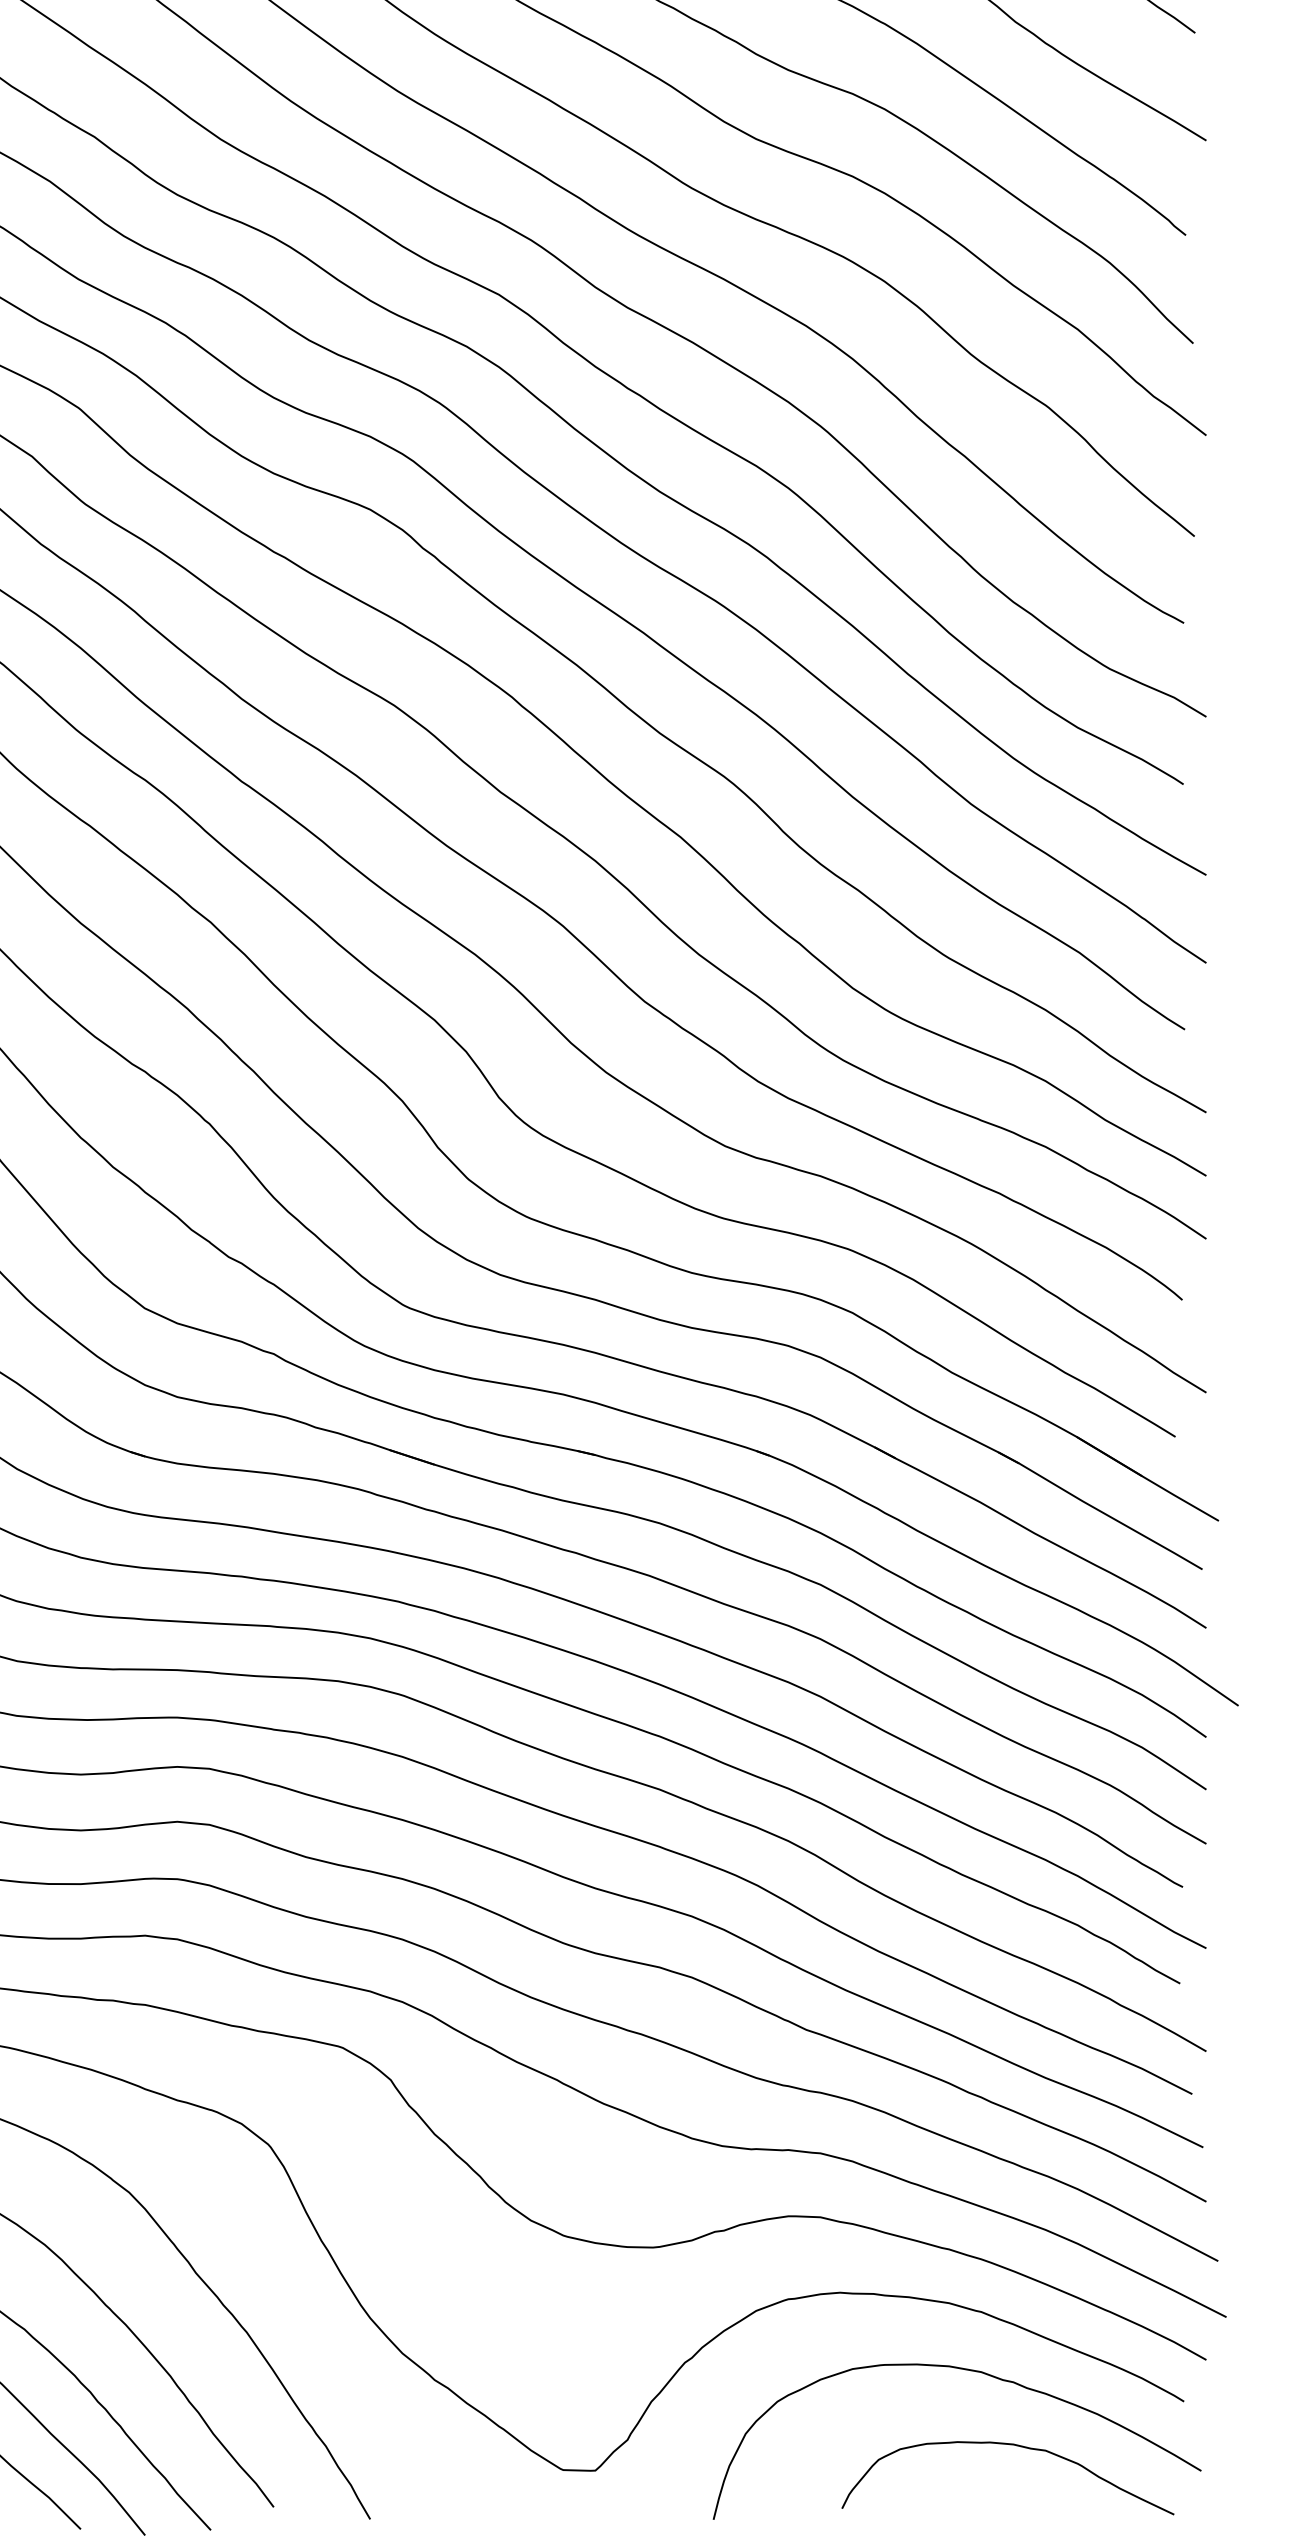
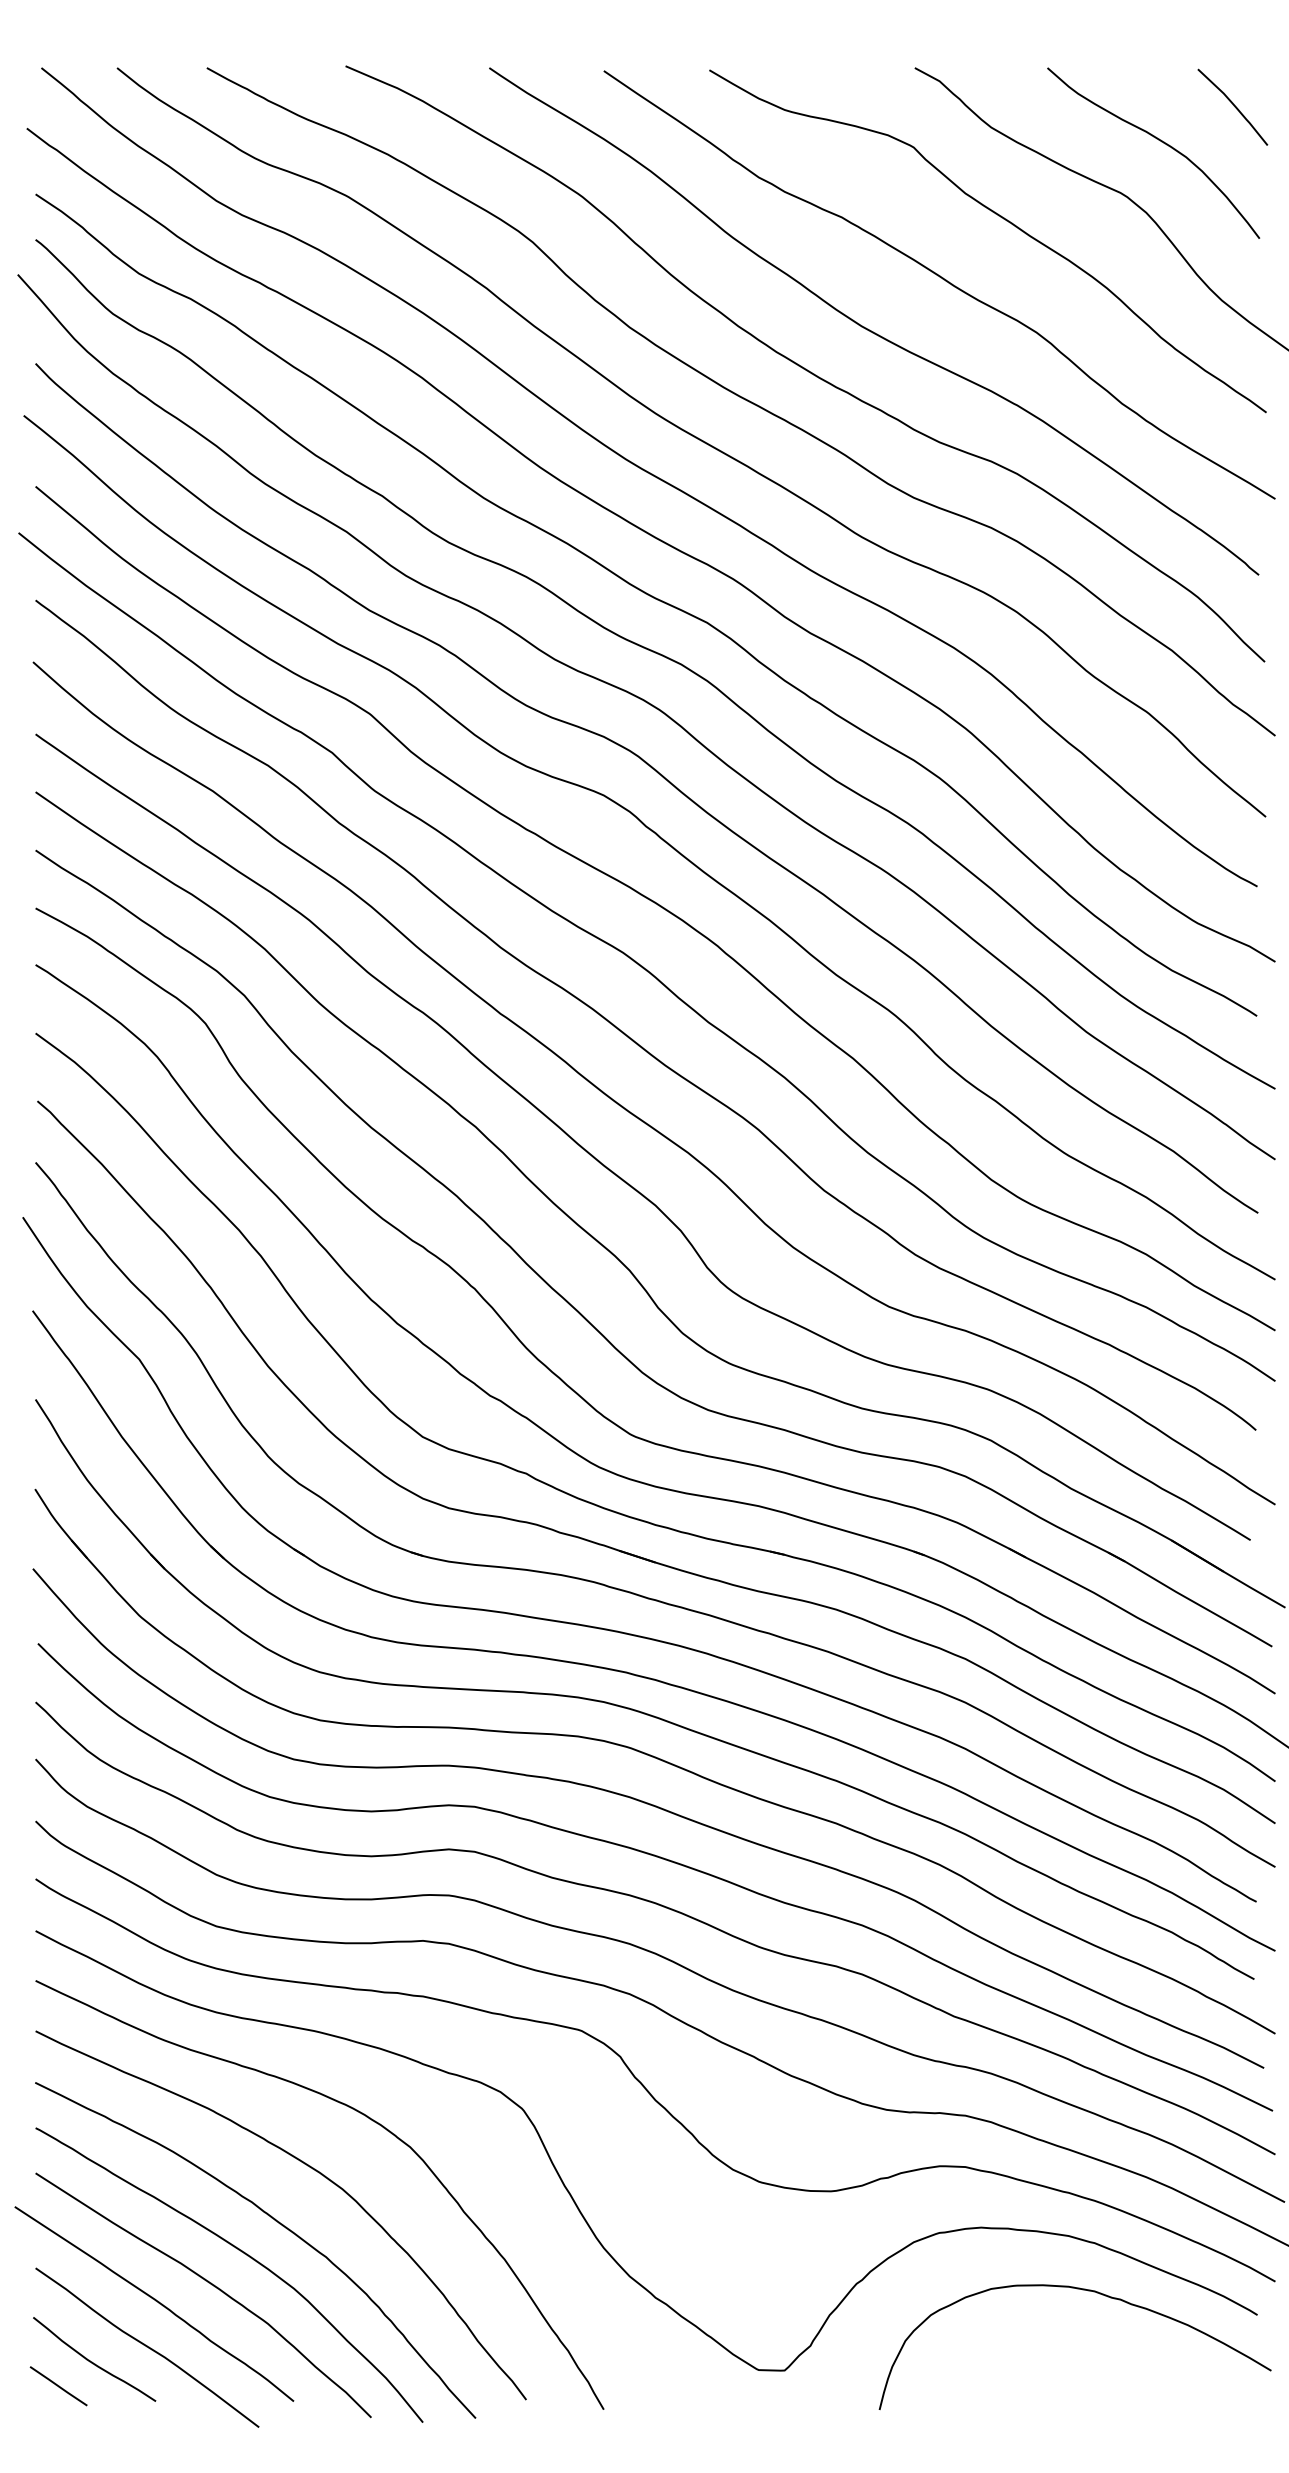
curve: (1008, 2445) -> (1116, 2350), removed

